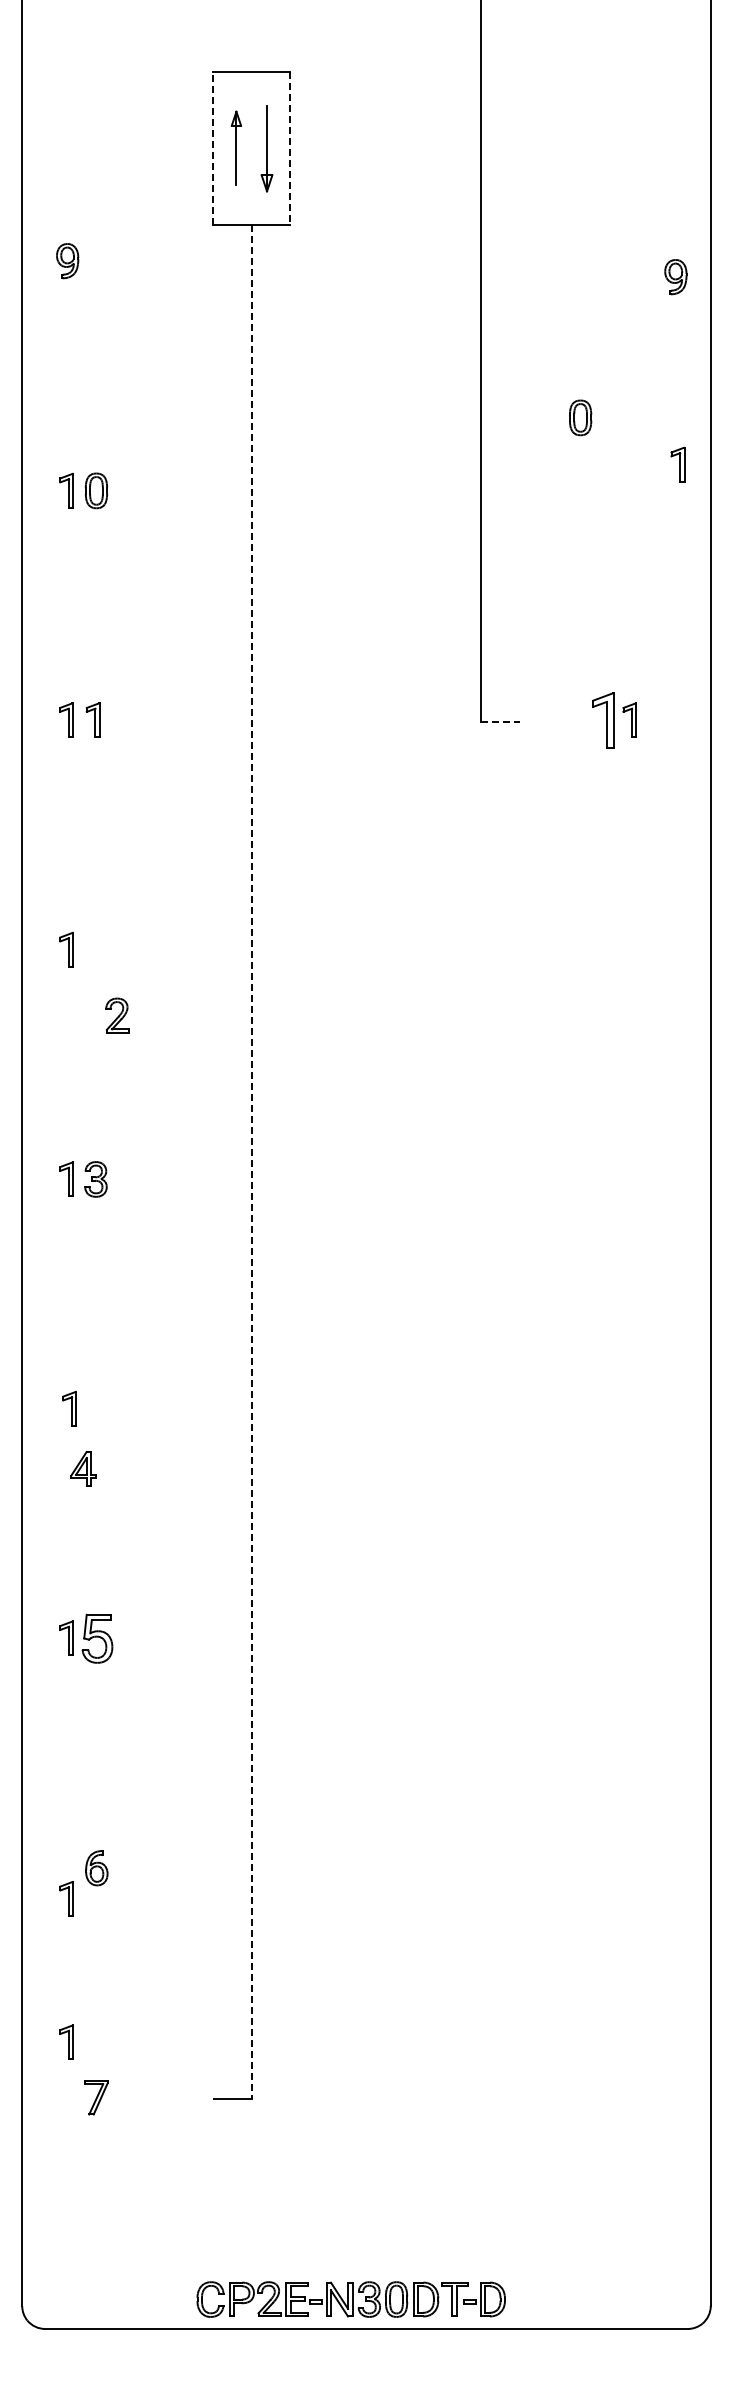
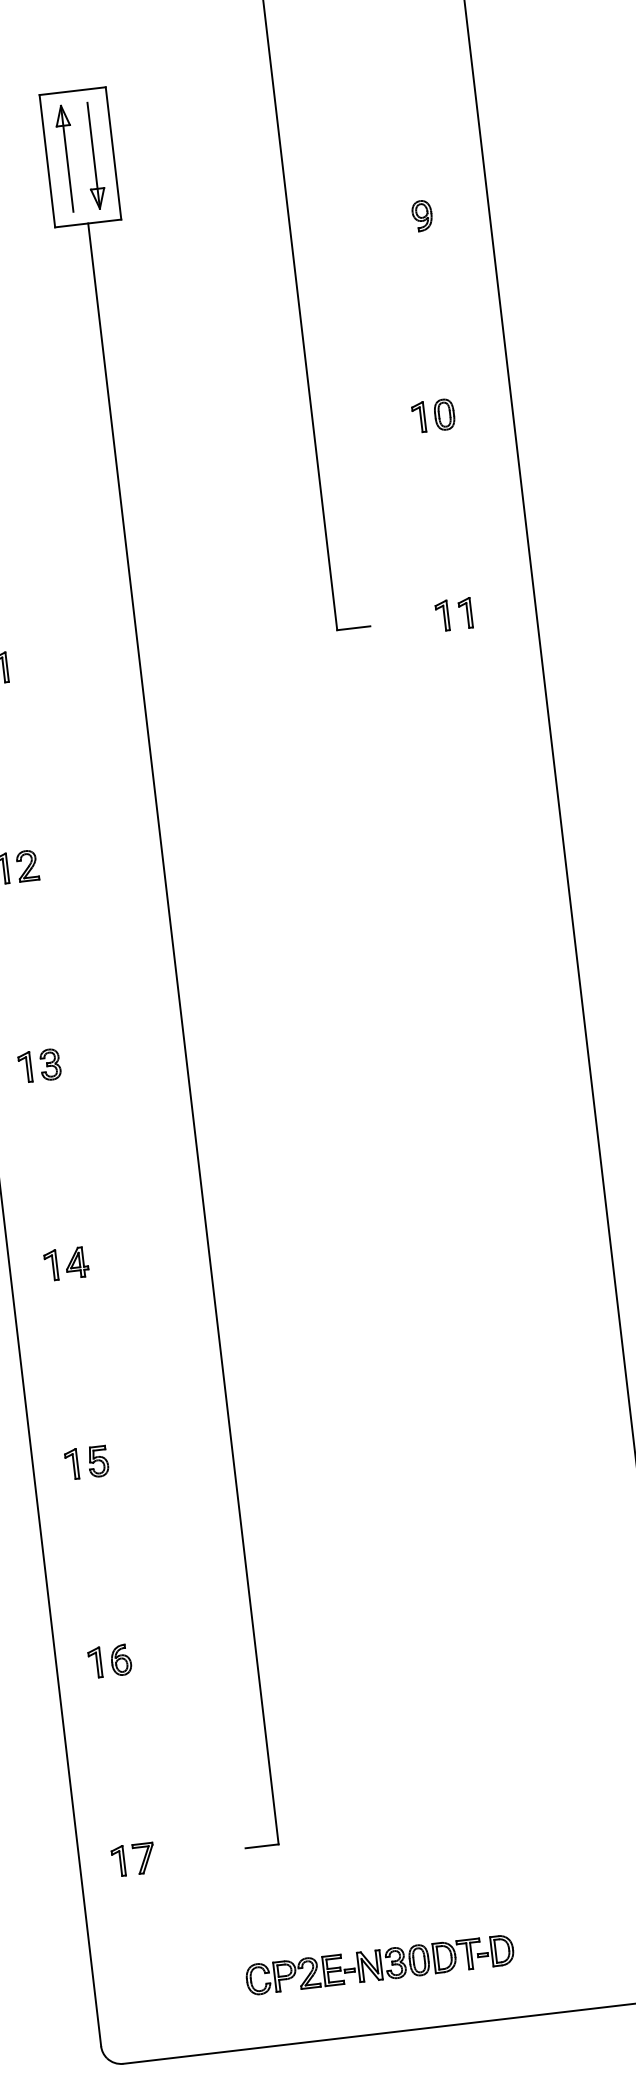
line: (213, 148) -> (47, 161), dashed -> solid
part: (236, 148) -> (67, 158), size x1.67
part: (266, 148) -> (93, 155), size x1.43
line: (289, 148) -> (113, 153), dashed -> solid
part: (675, 277) -> (422, 216), moved
part: (580, 417) -> (444, 414), moved
part: (677, 464) -> (418, 417), moved
part: (602, 719) -> (441, 615), size x0.62
line: (500, 722) -> (353, 628), dashed -> solid
part: (117, 1015) -> (27, 865), moved
line: (251, 1162) -> (183, 1034), dashed -> solid
part: (83, 1468) -> (76, 1262), moved
part: (96, 1638) -> (97, 1461), size x0.71
part: (66, 1898) -> (94, 1662), moved
part: (66, 2041) -> (118, 1860), moved
part: (350, 2299) -> (379, 1964), moved

